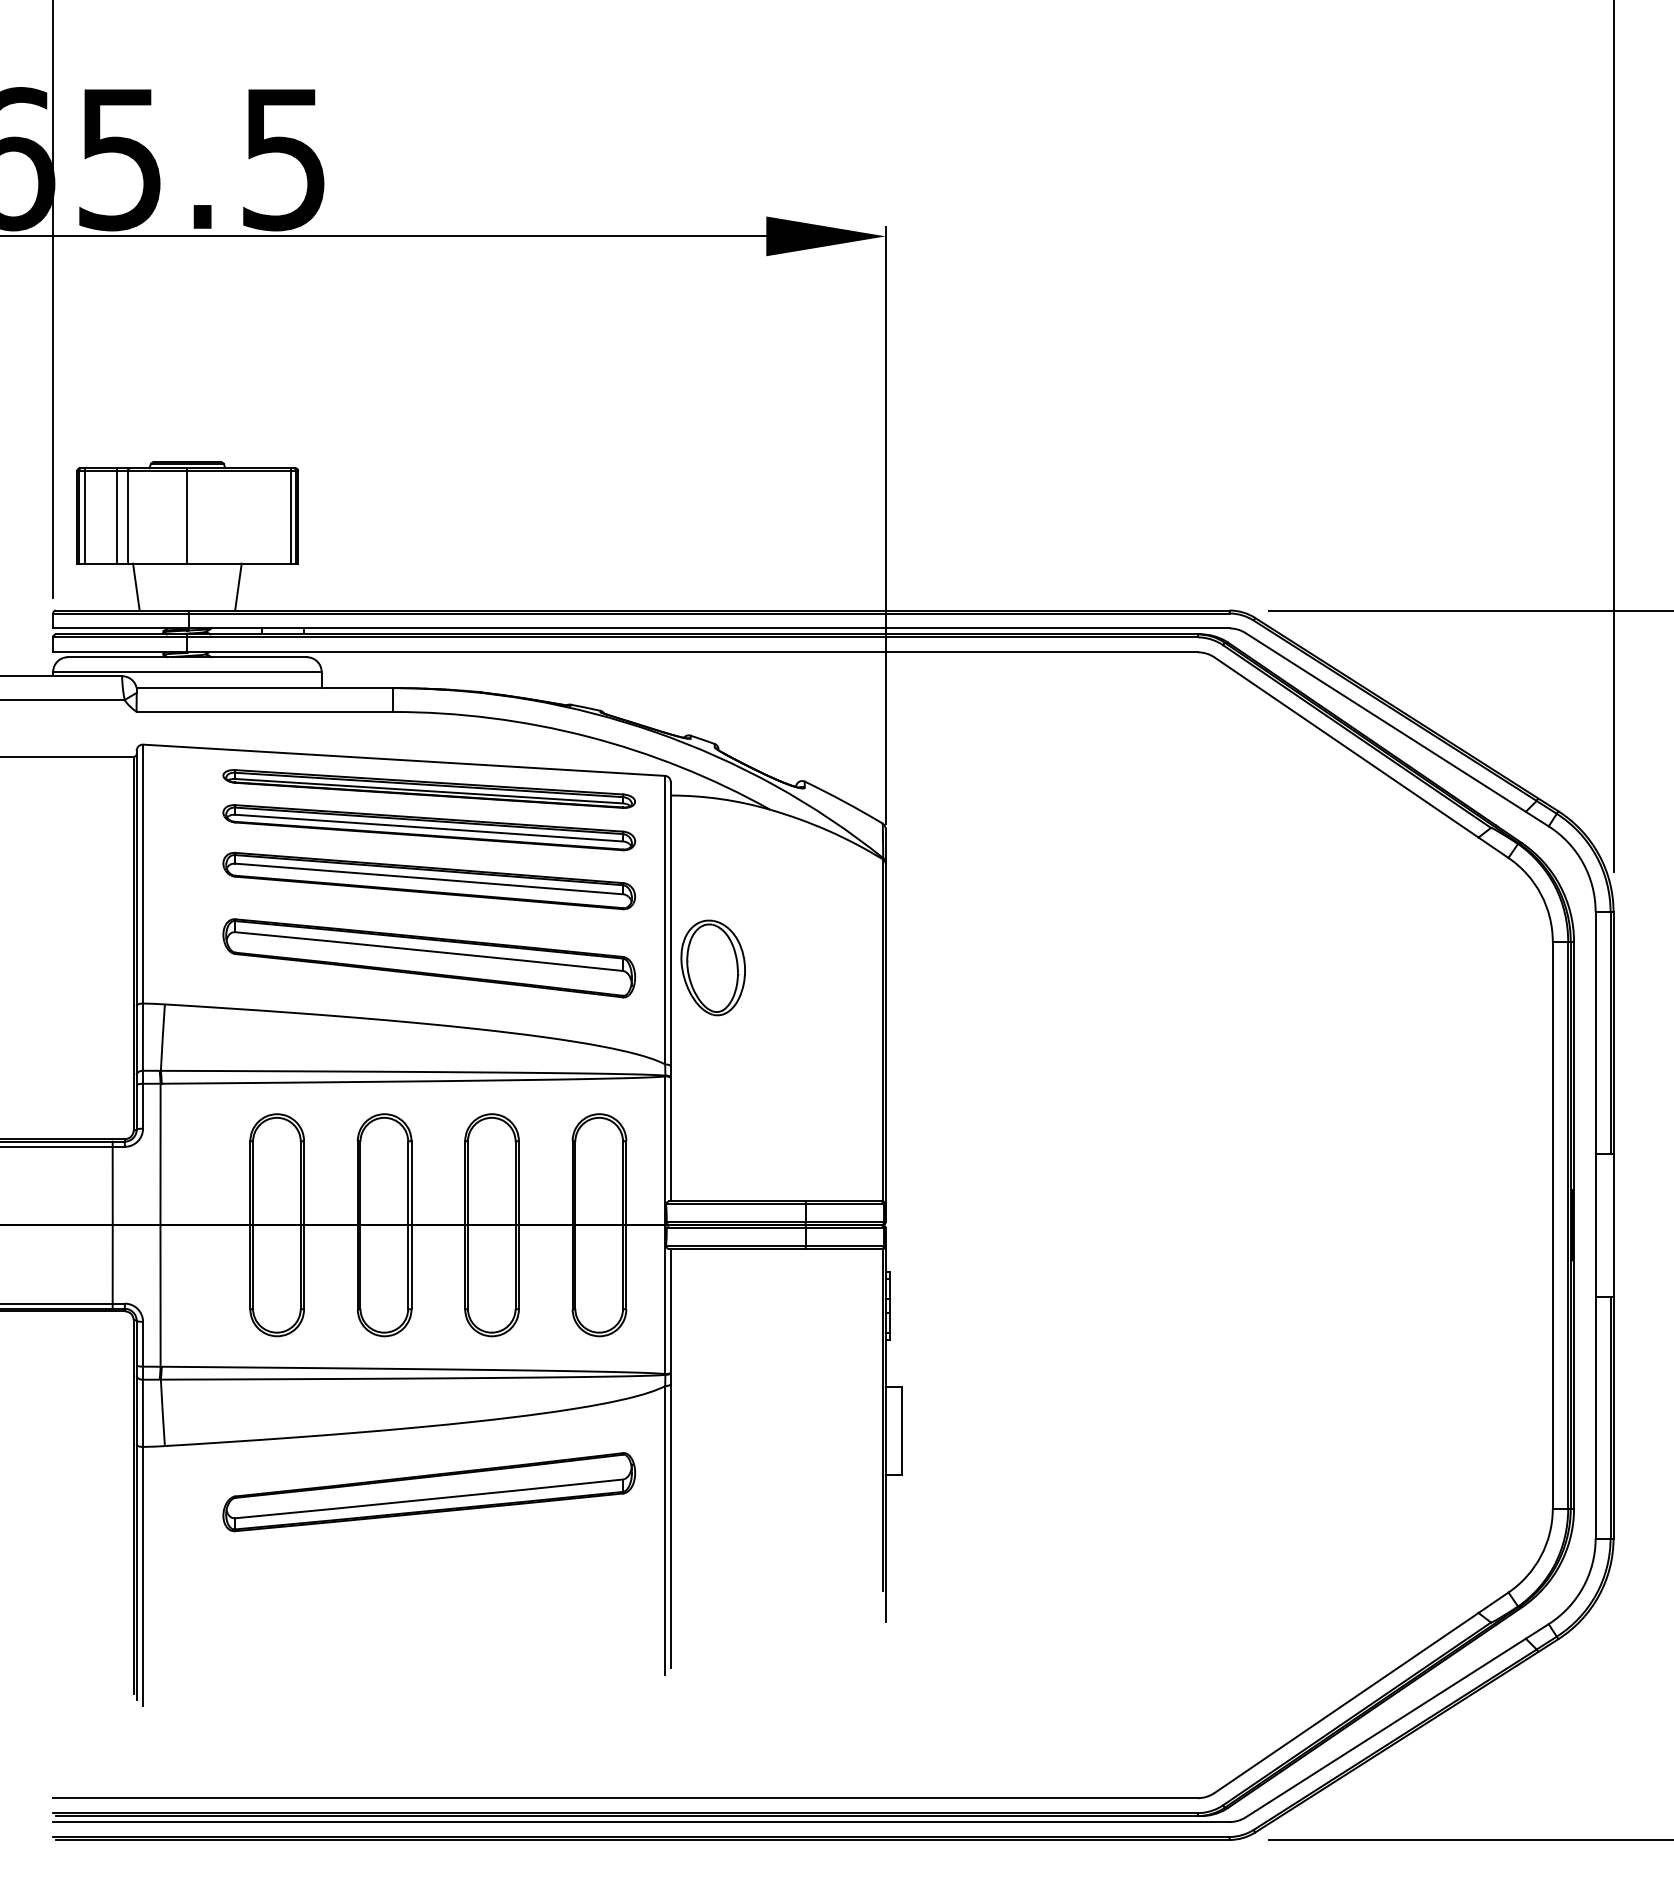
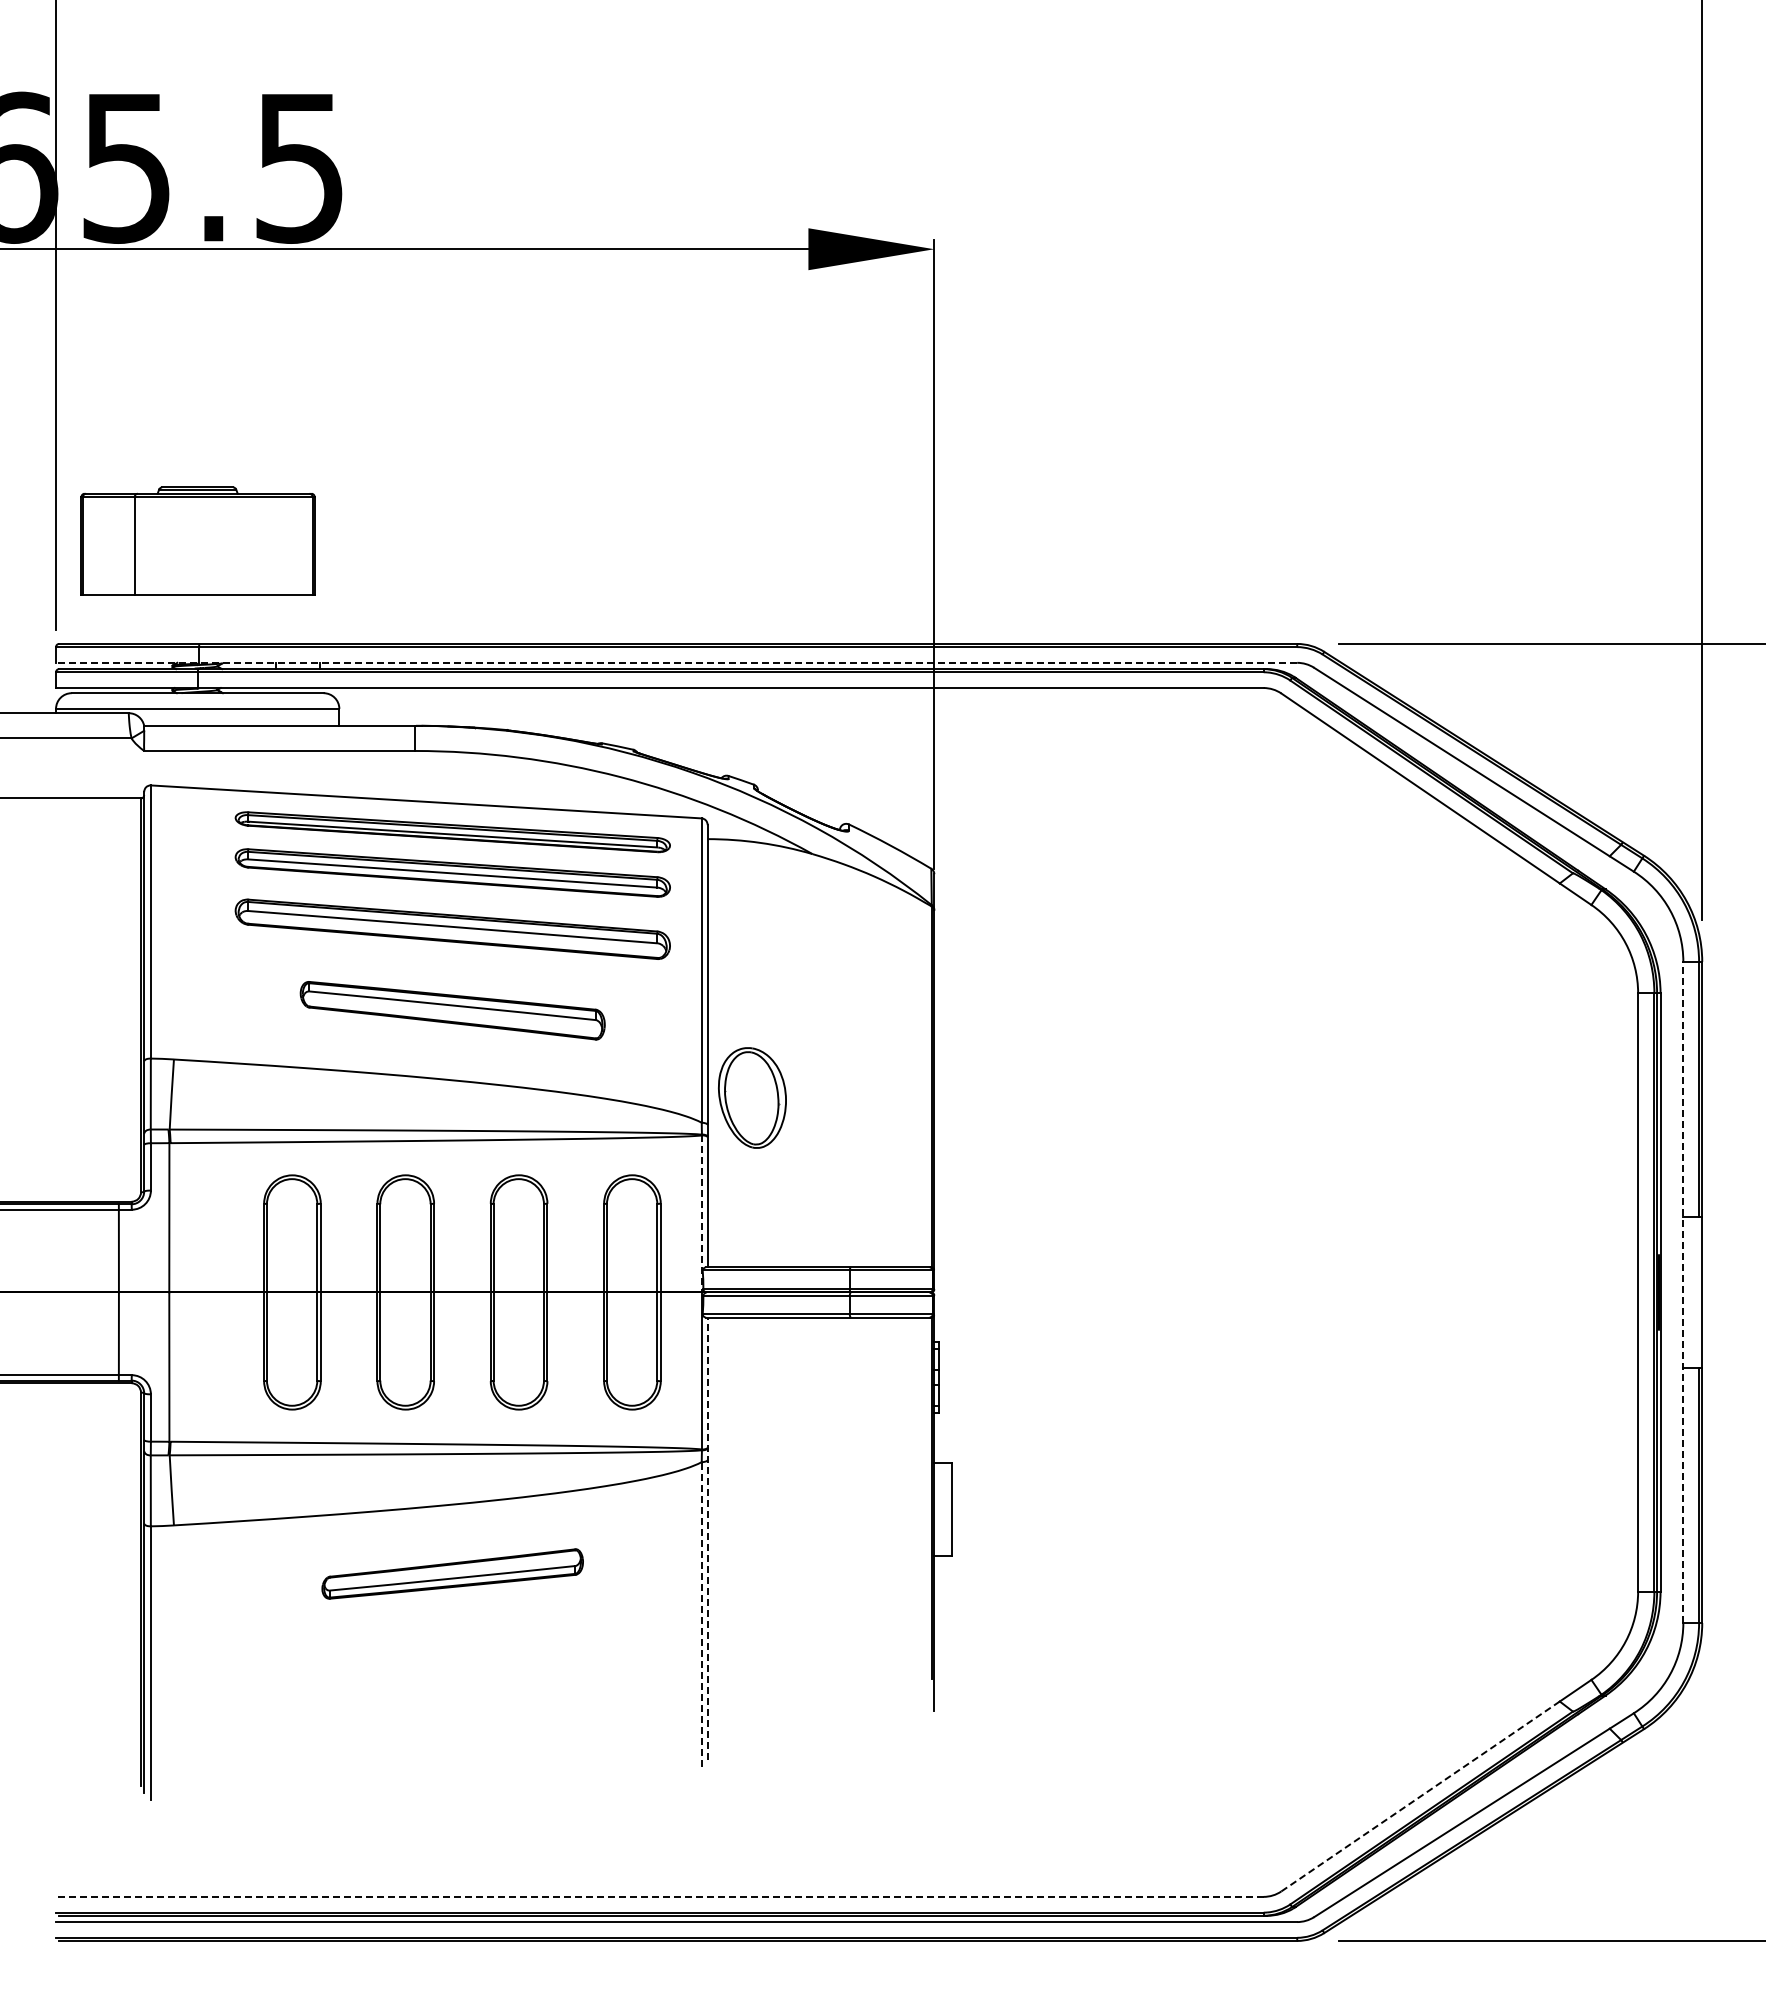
line: (84, 515) -> (89, 543), removed
line: (117, 515) -> (123, 543), removed
line: (187, 515) -> (197, 543), removed
line: (290, 515) -> (306, 543), removed
line: (136, 586) -> (143, 618), removed
line: (238, 586) -> (251, 618), removed
line: (641, 628) -> (676, 662), solid -> dashed
part: (428, 957) -> (452, 1010), size x0.7
part: (713, 967) -> (752, 1097), moved
line: (665, 1150) -> (702, 1213), solid -> dashed
line: (1595, 1225) -> (1683, 1292), solid -> dashed
line: (670, 1458) -> (707, 1538), solid -> dashed
part: (428, 1491) -> (452, 1573), size x0.6
line: (664, 1529) -> (701, 1613), solid -> dashed
line: (1346, 1703) -> (1420, 1796), solid -> dashed
line: (625, 1797) -> (659, 1896), solid -> dashed

